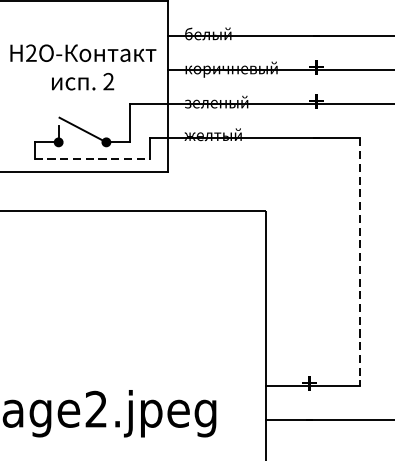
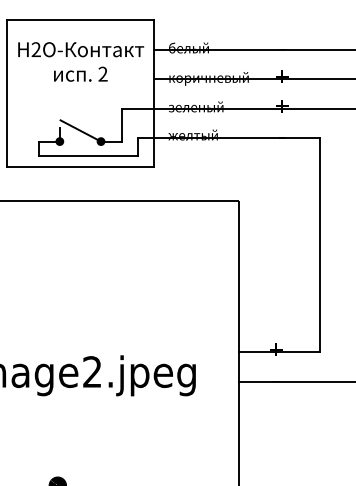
text: (83, 66) -> (81, 61), moved
line: (91, 159) -> (88, 156), dashed -> solid
line: (360, 262) -> (320, 245), dashed -> solid

